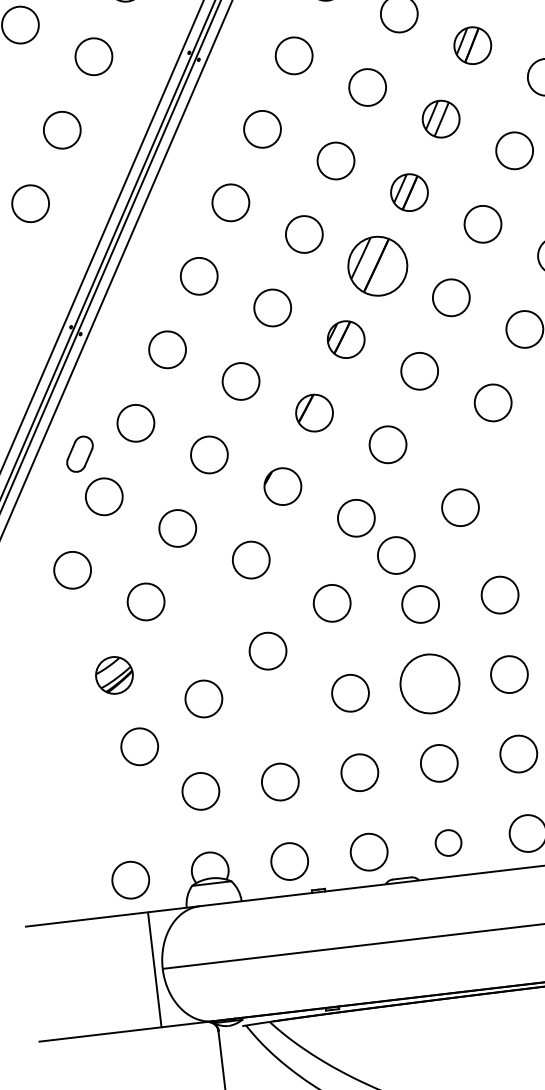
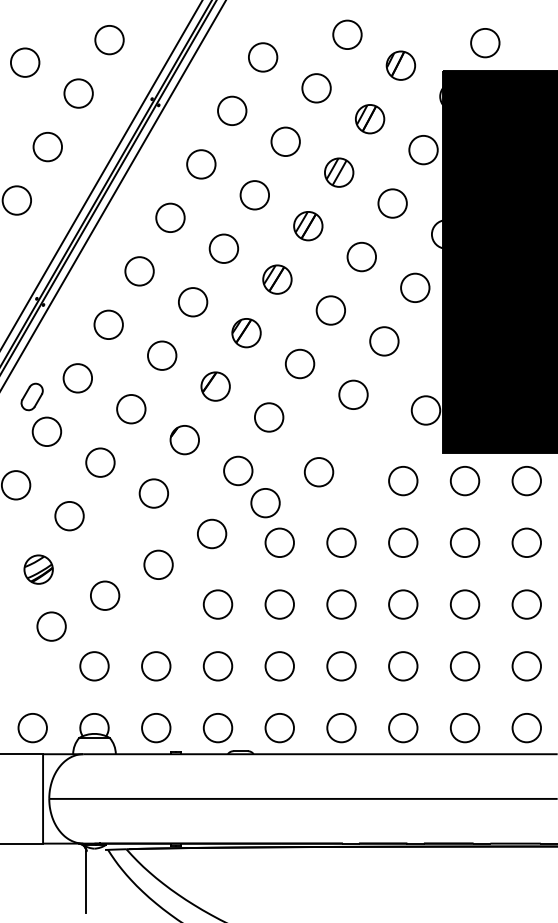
part: (377, 265) -> (277, 279), size x0.62
circle: (429, 683) -> (279, 604), size x0.62
circle: (448, 843) -> (279, 728), size x1.43

